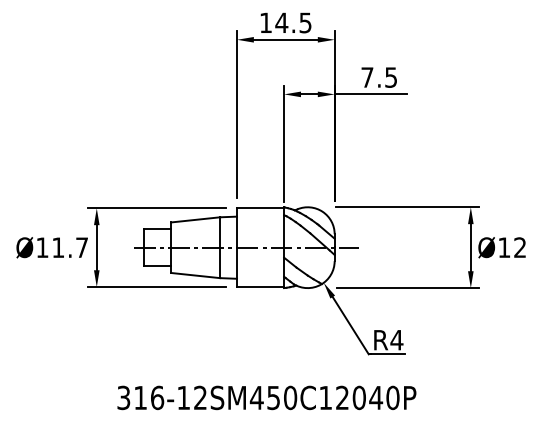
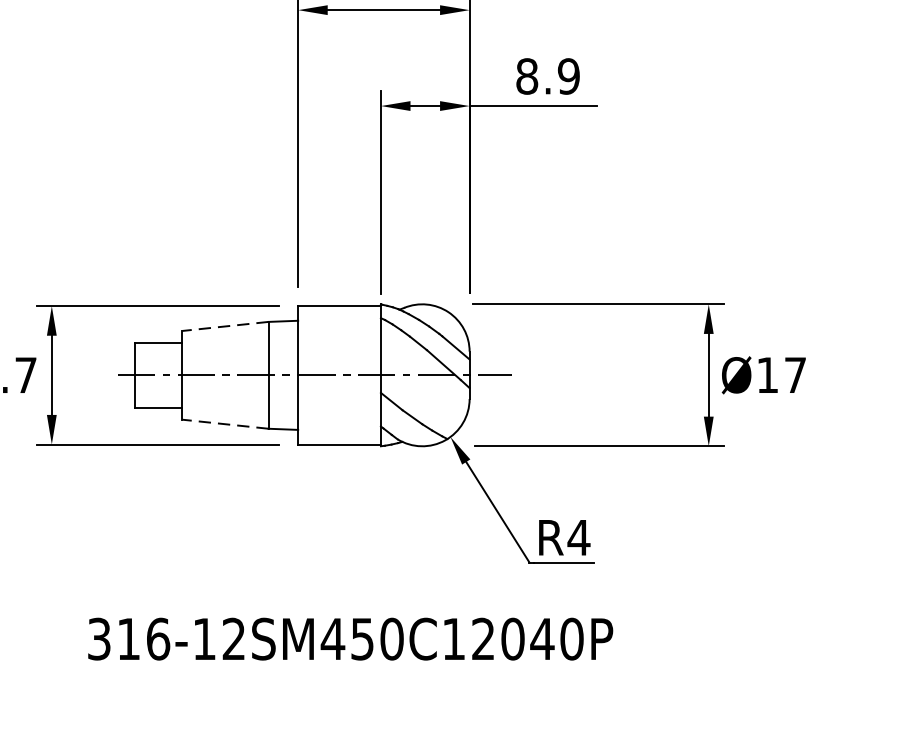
text: (379, 77) -> (548, 76), 7.5 -> 8.9
line: (195, 219) -> (225, 325), solid -> dashed
text: (520, 247) -> (796, 374), Ø12 -> Ø17
line: (195, 275) -> (225, 424), solid -> dashed

